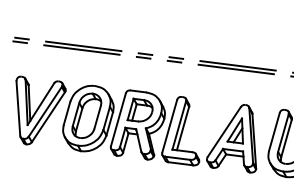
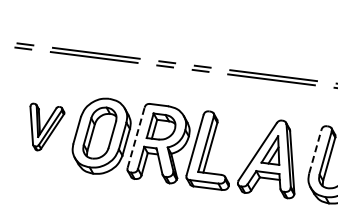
part: (41, 110) -> (47, 126), size x0.6
line: (118, 119) -> (136, 137), solid -> dashed
line: (274, 131) -> (315, 151), solid -> dashed

